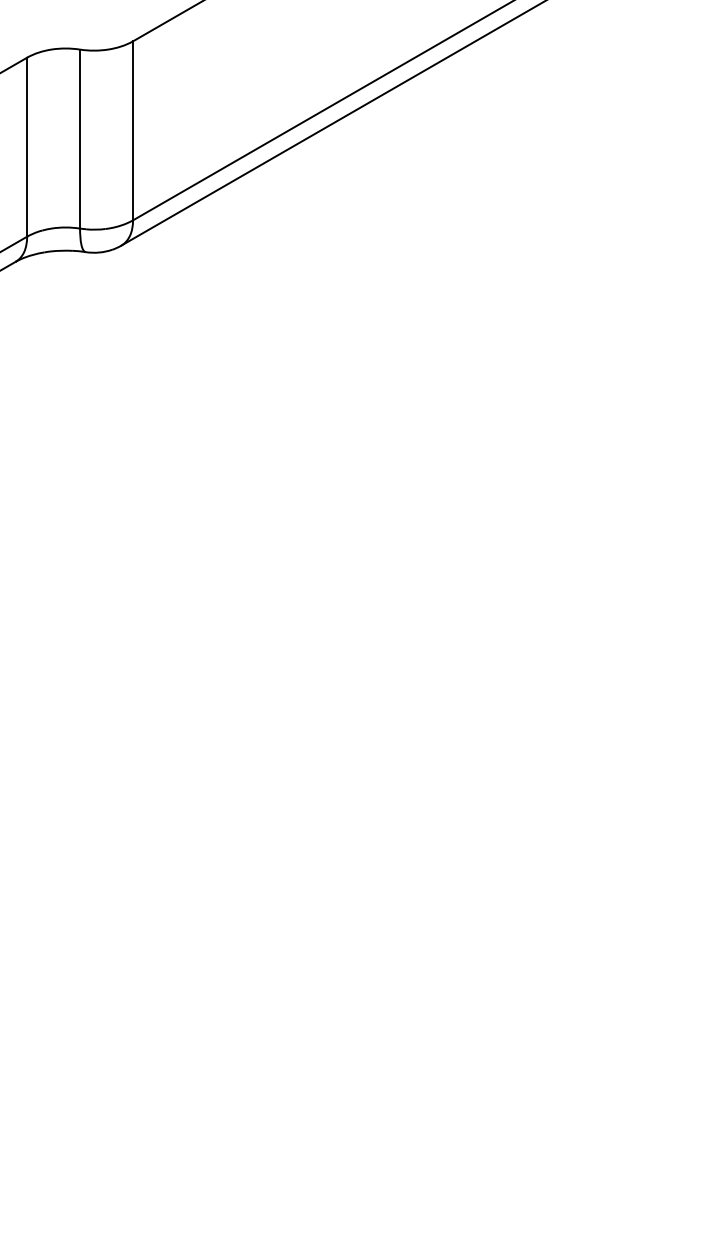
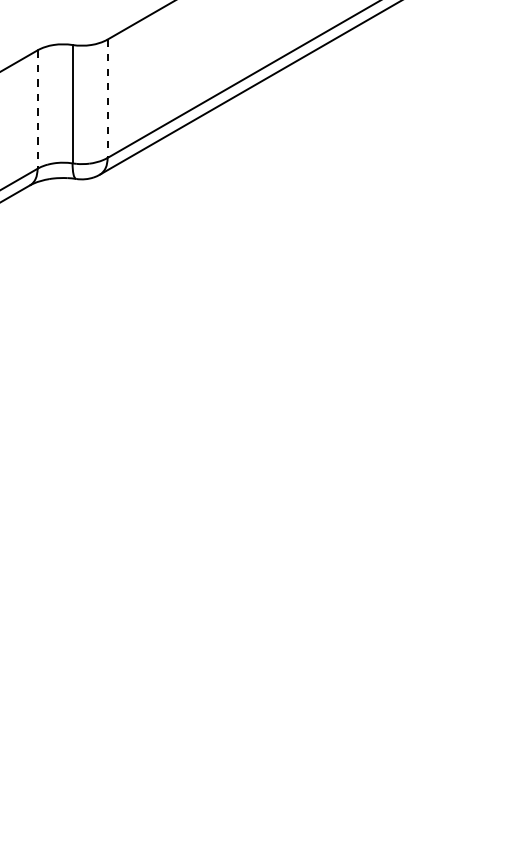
line: (132, 131) -> (107, 99), solid -> dashed
line: (27, 148) -> (37, 110), solid -> dashed

